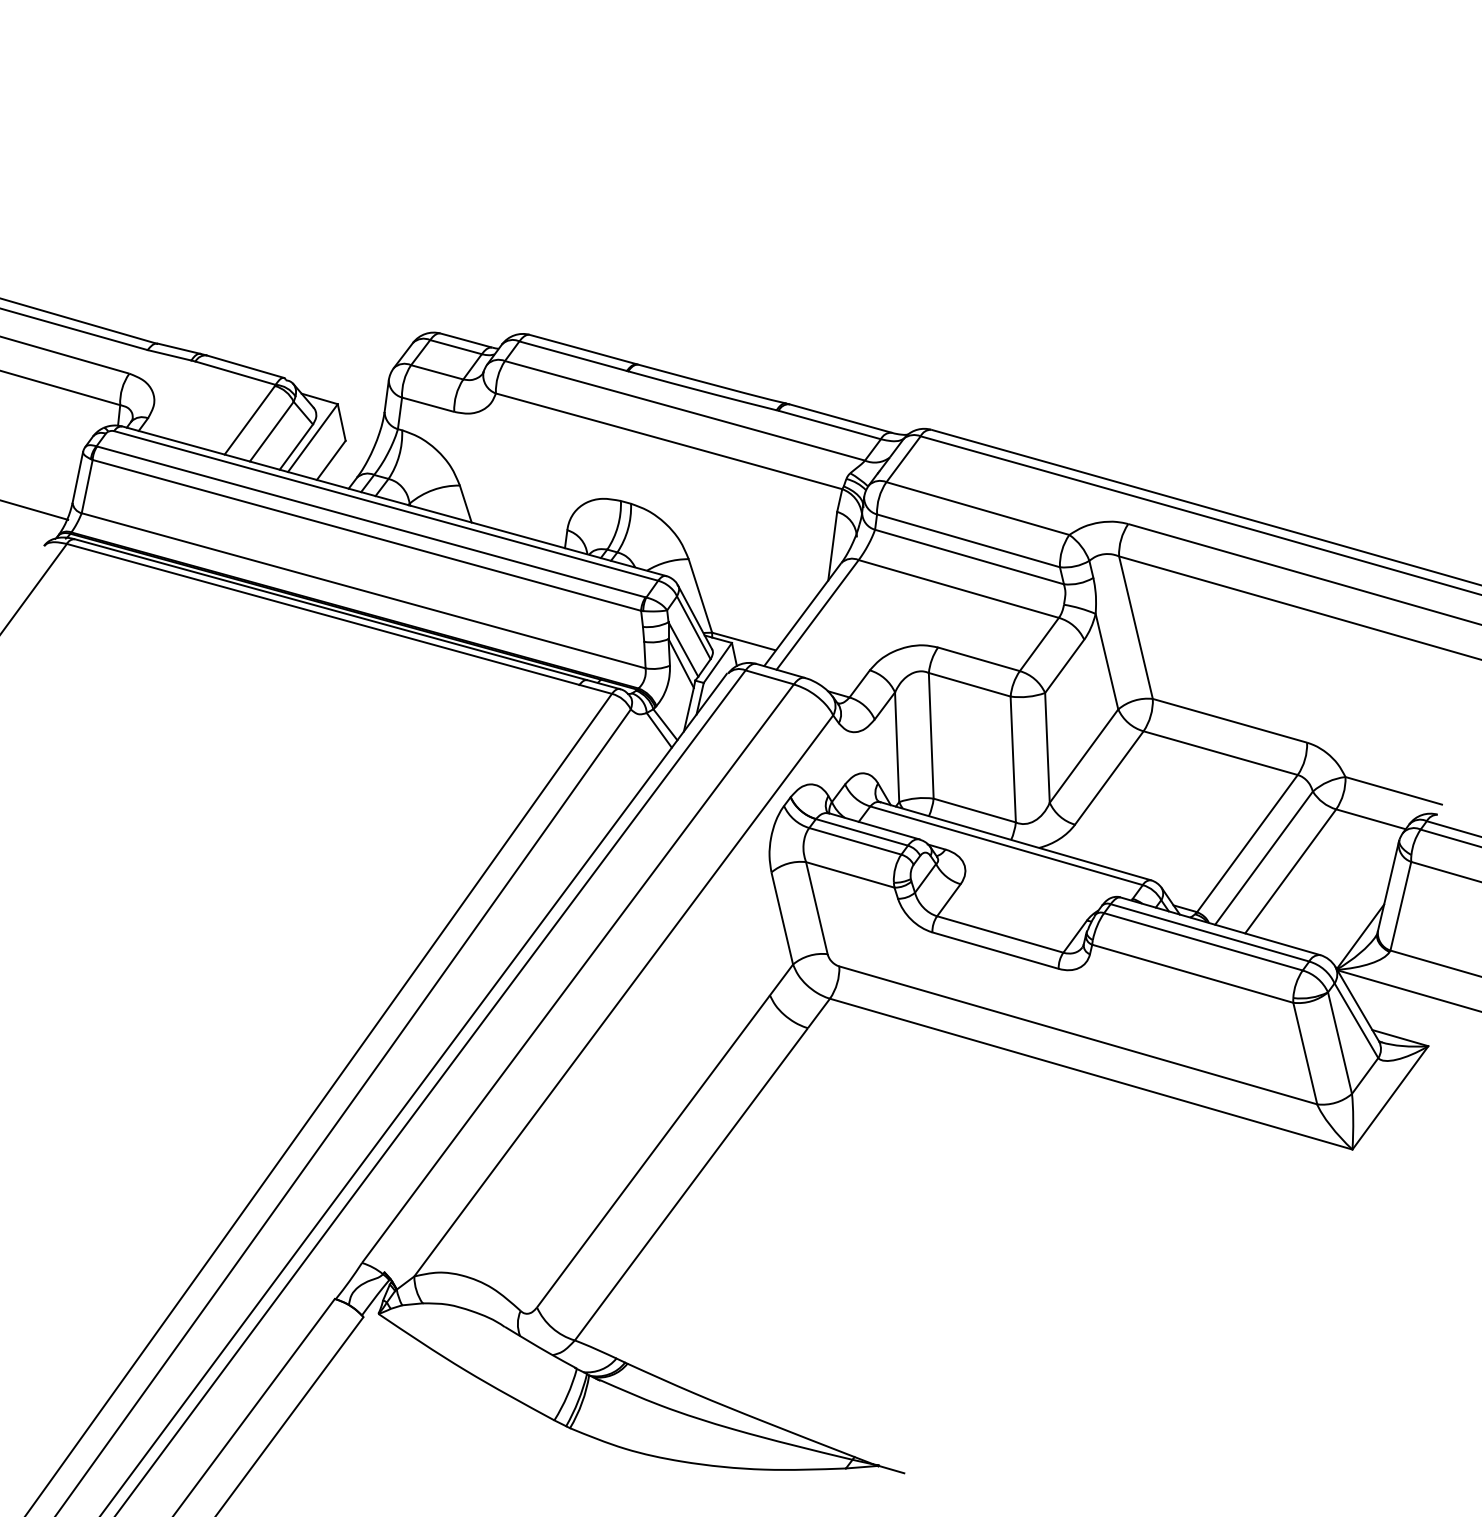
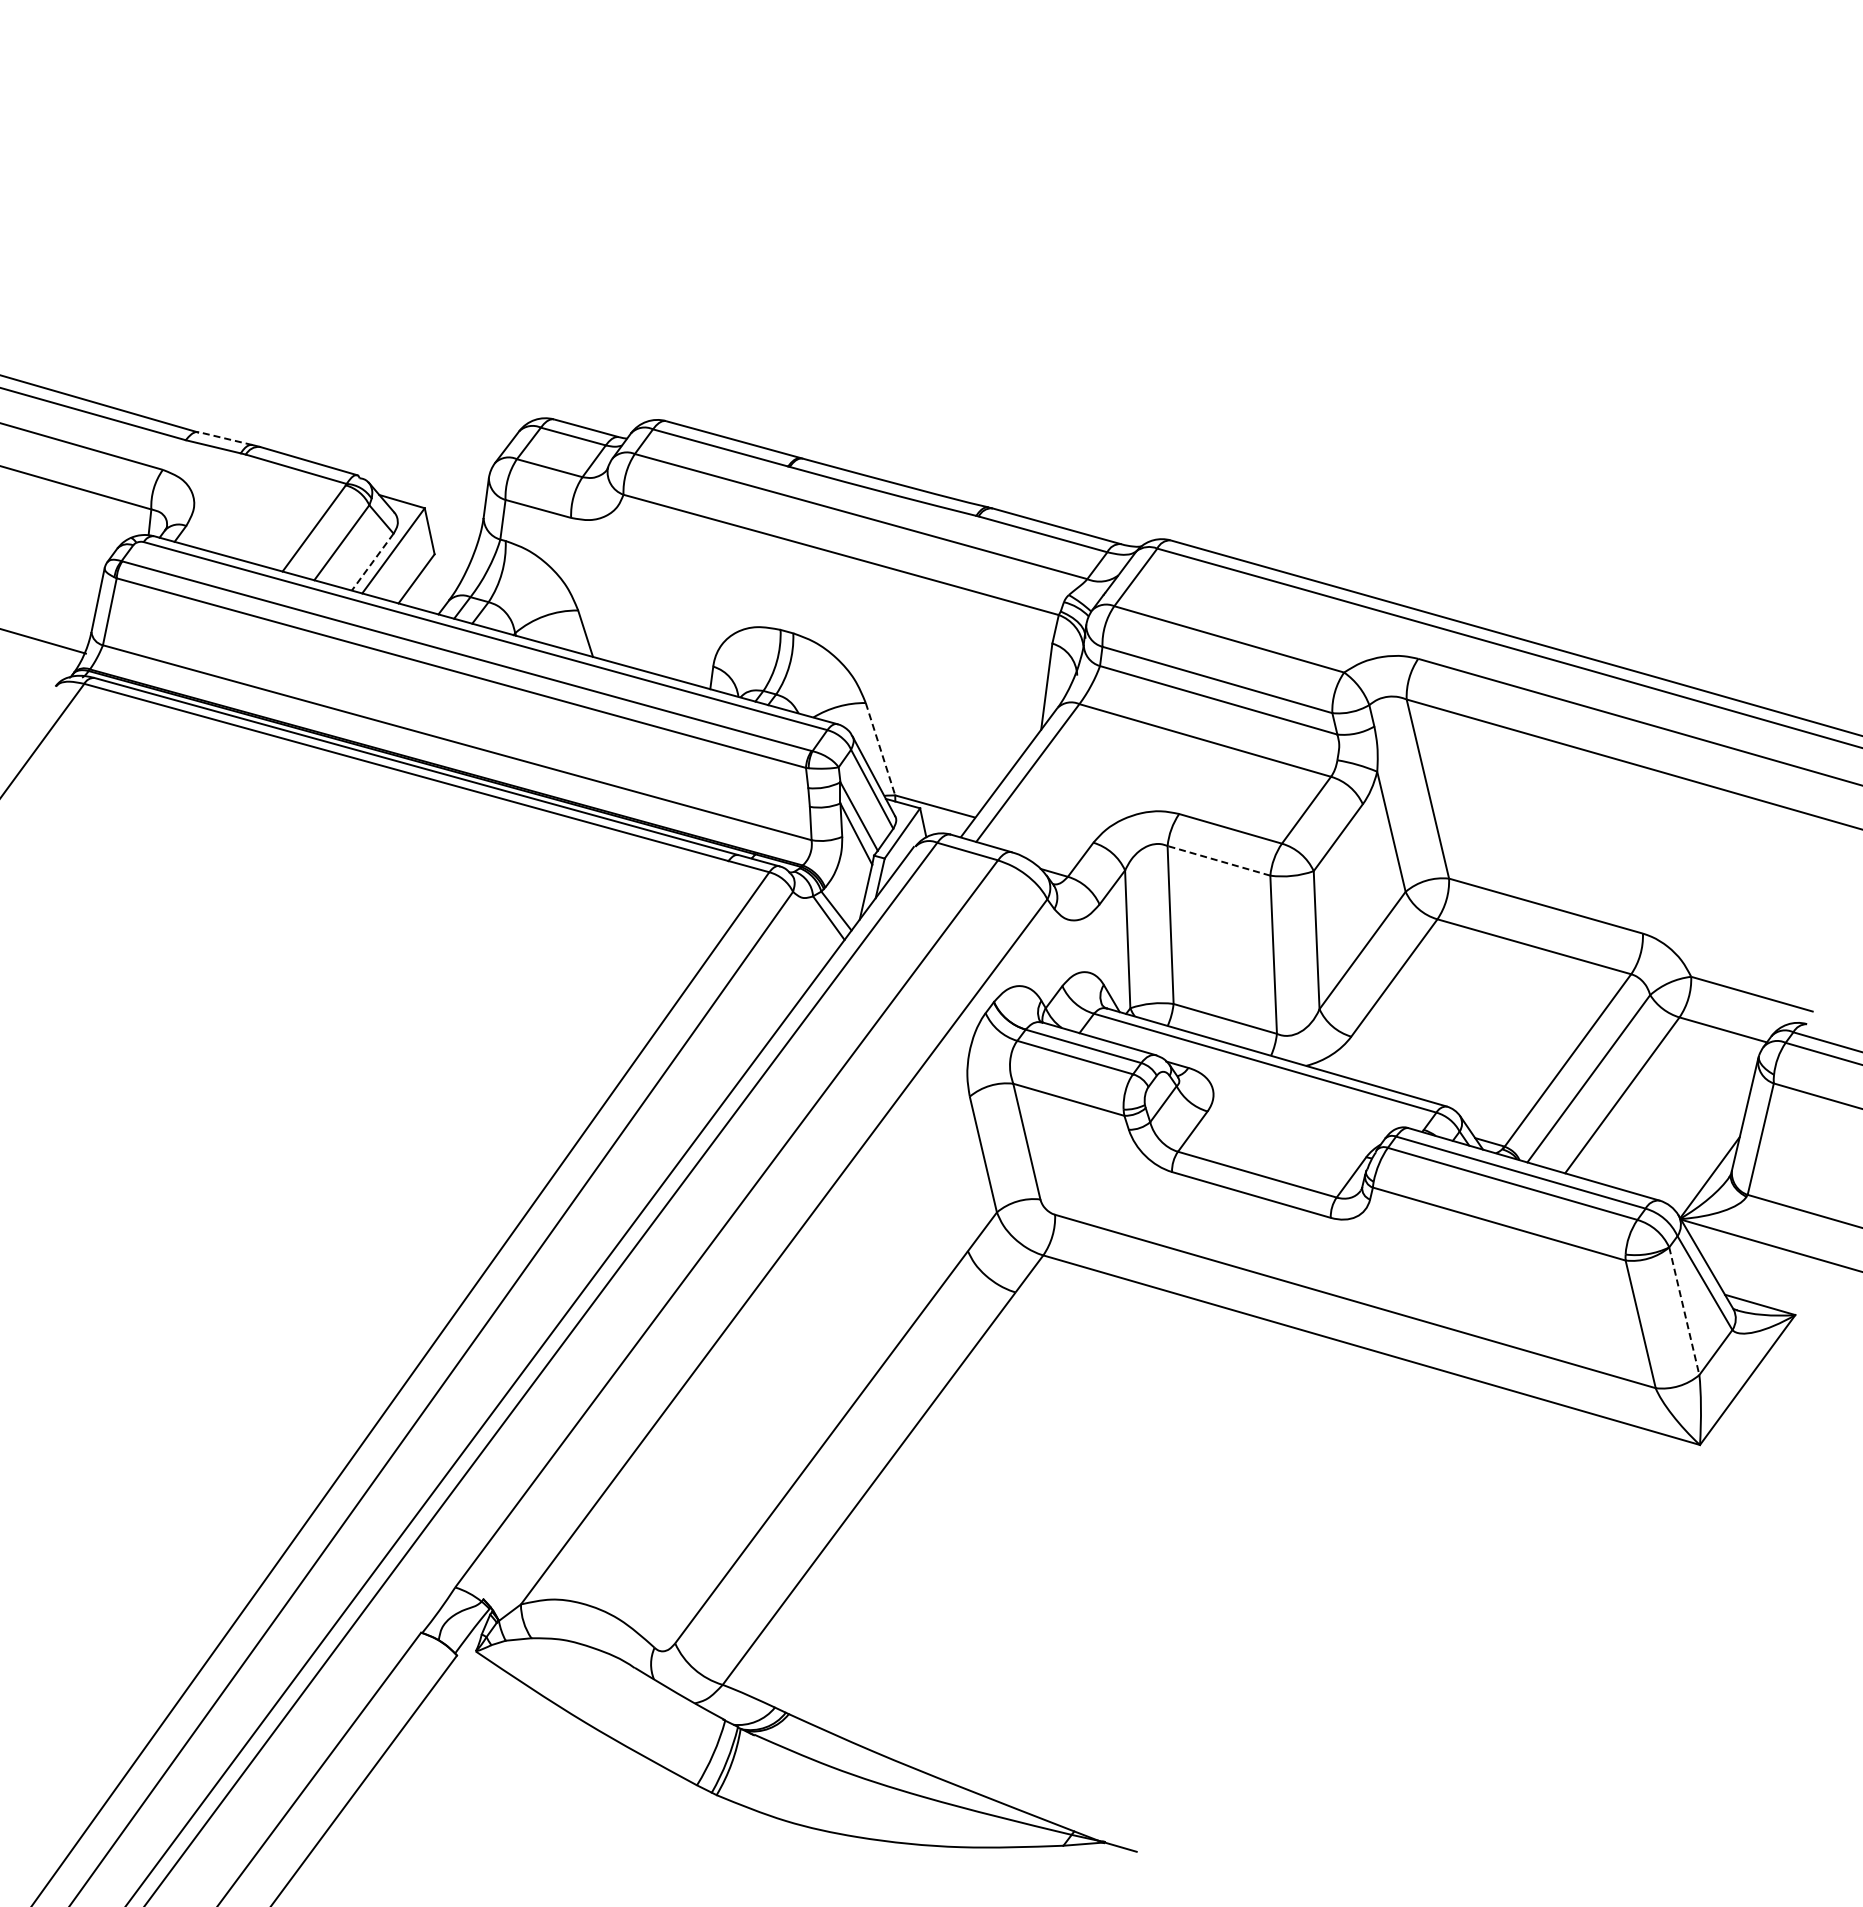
line: (179, 348) -> (225, 438), solid -> dashed
line: (296, 447) -> (372, 562), solid -> dashed
line: (700, 596) -> (880, 749), solid -> dashed
line: (969, 684) -> (1218, 860), solid -> dashed
line: (1340, 1043) -> (1684, 1311), solid -> dashed

